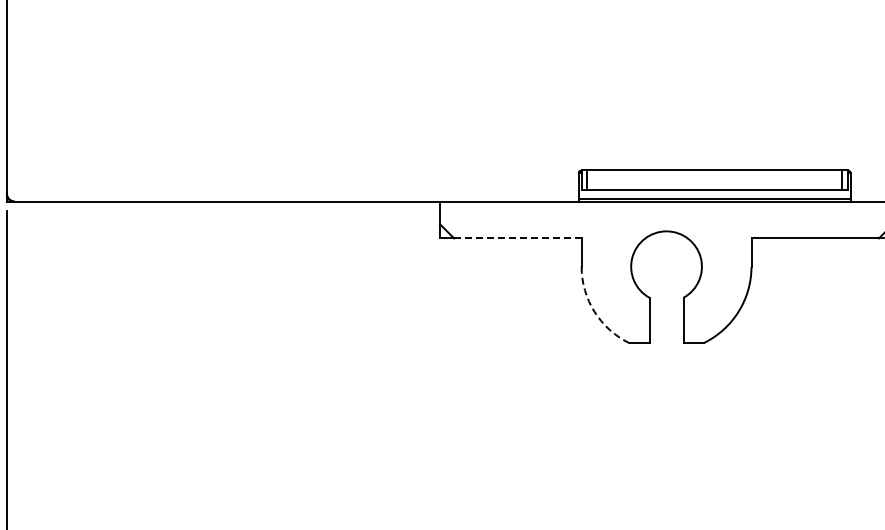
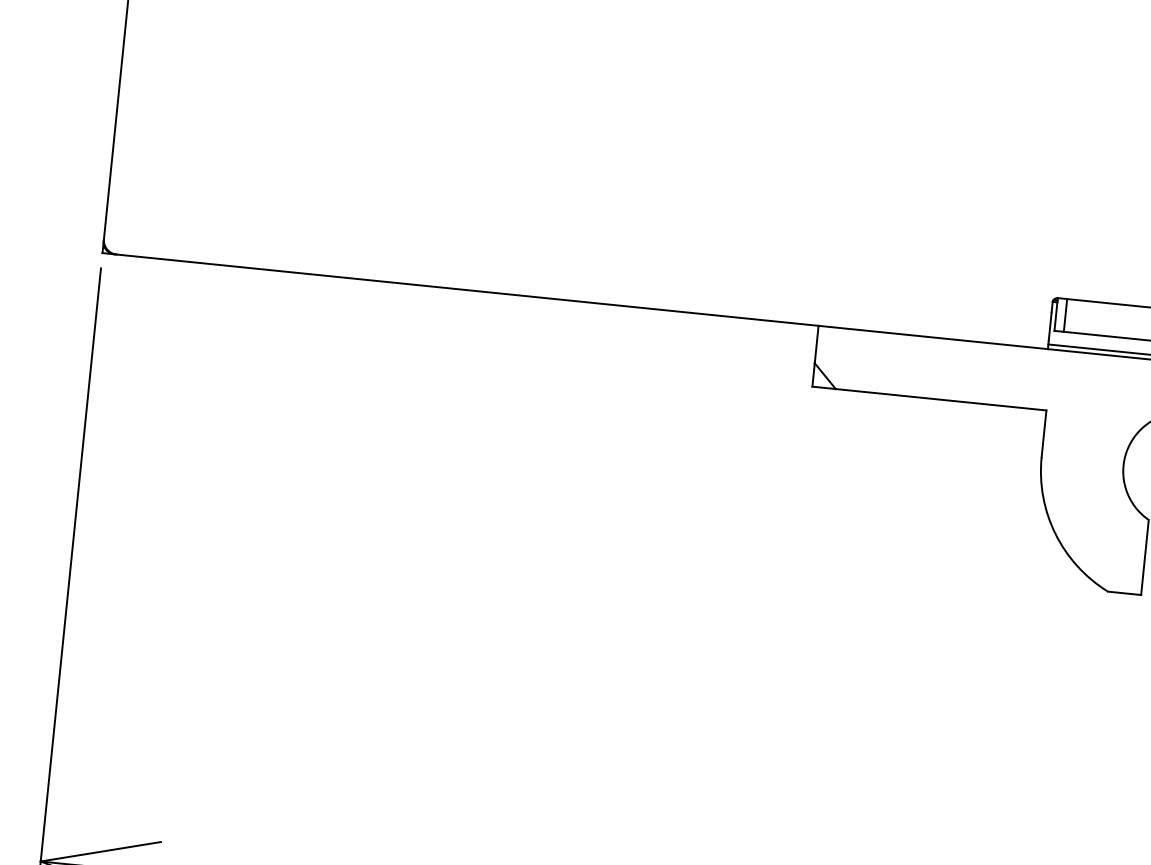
line: (517, 238) -> (940, 399), dashed -> solid
arc: (594, 311) -> (1055, 533), dashed -> solid

